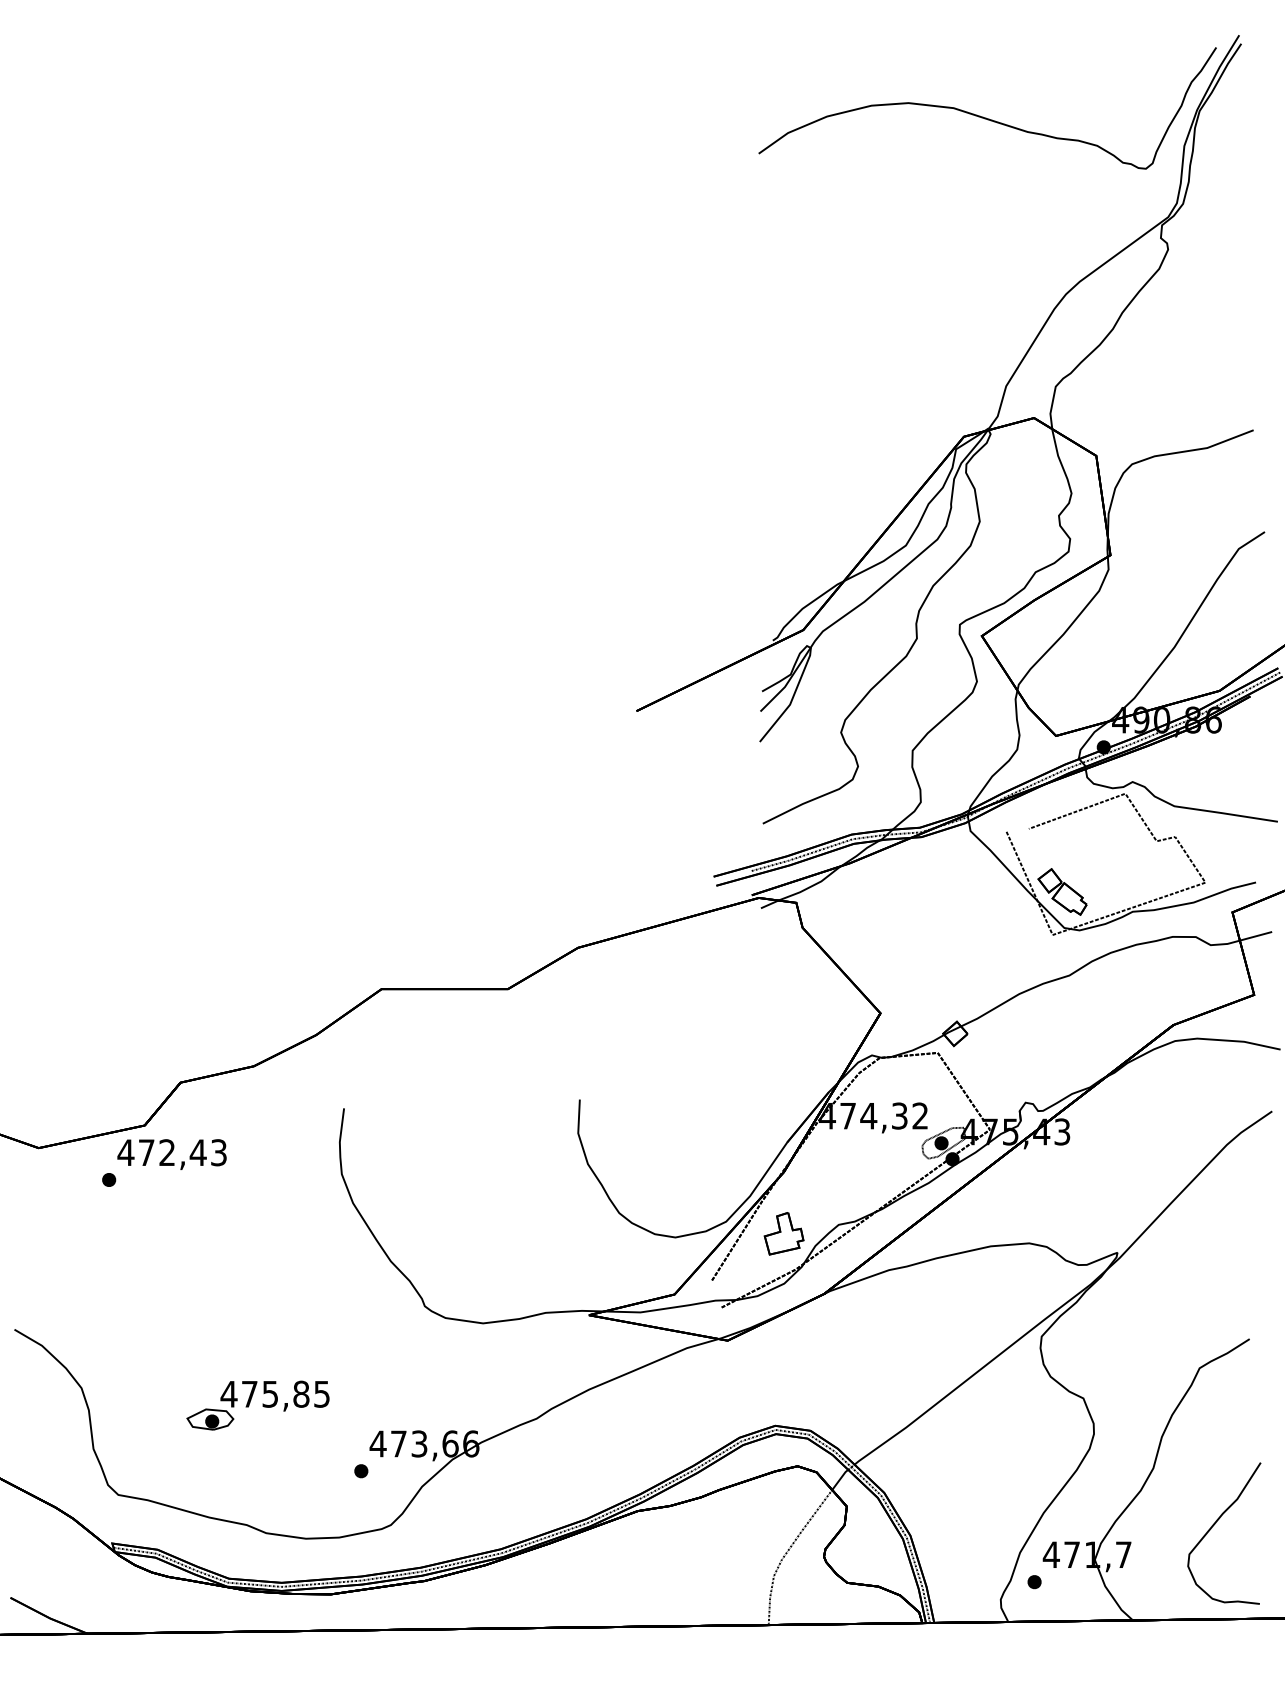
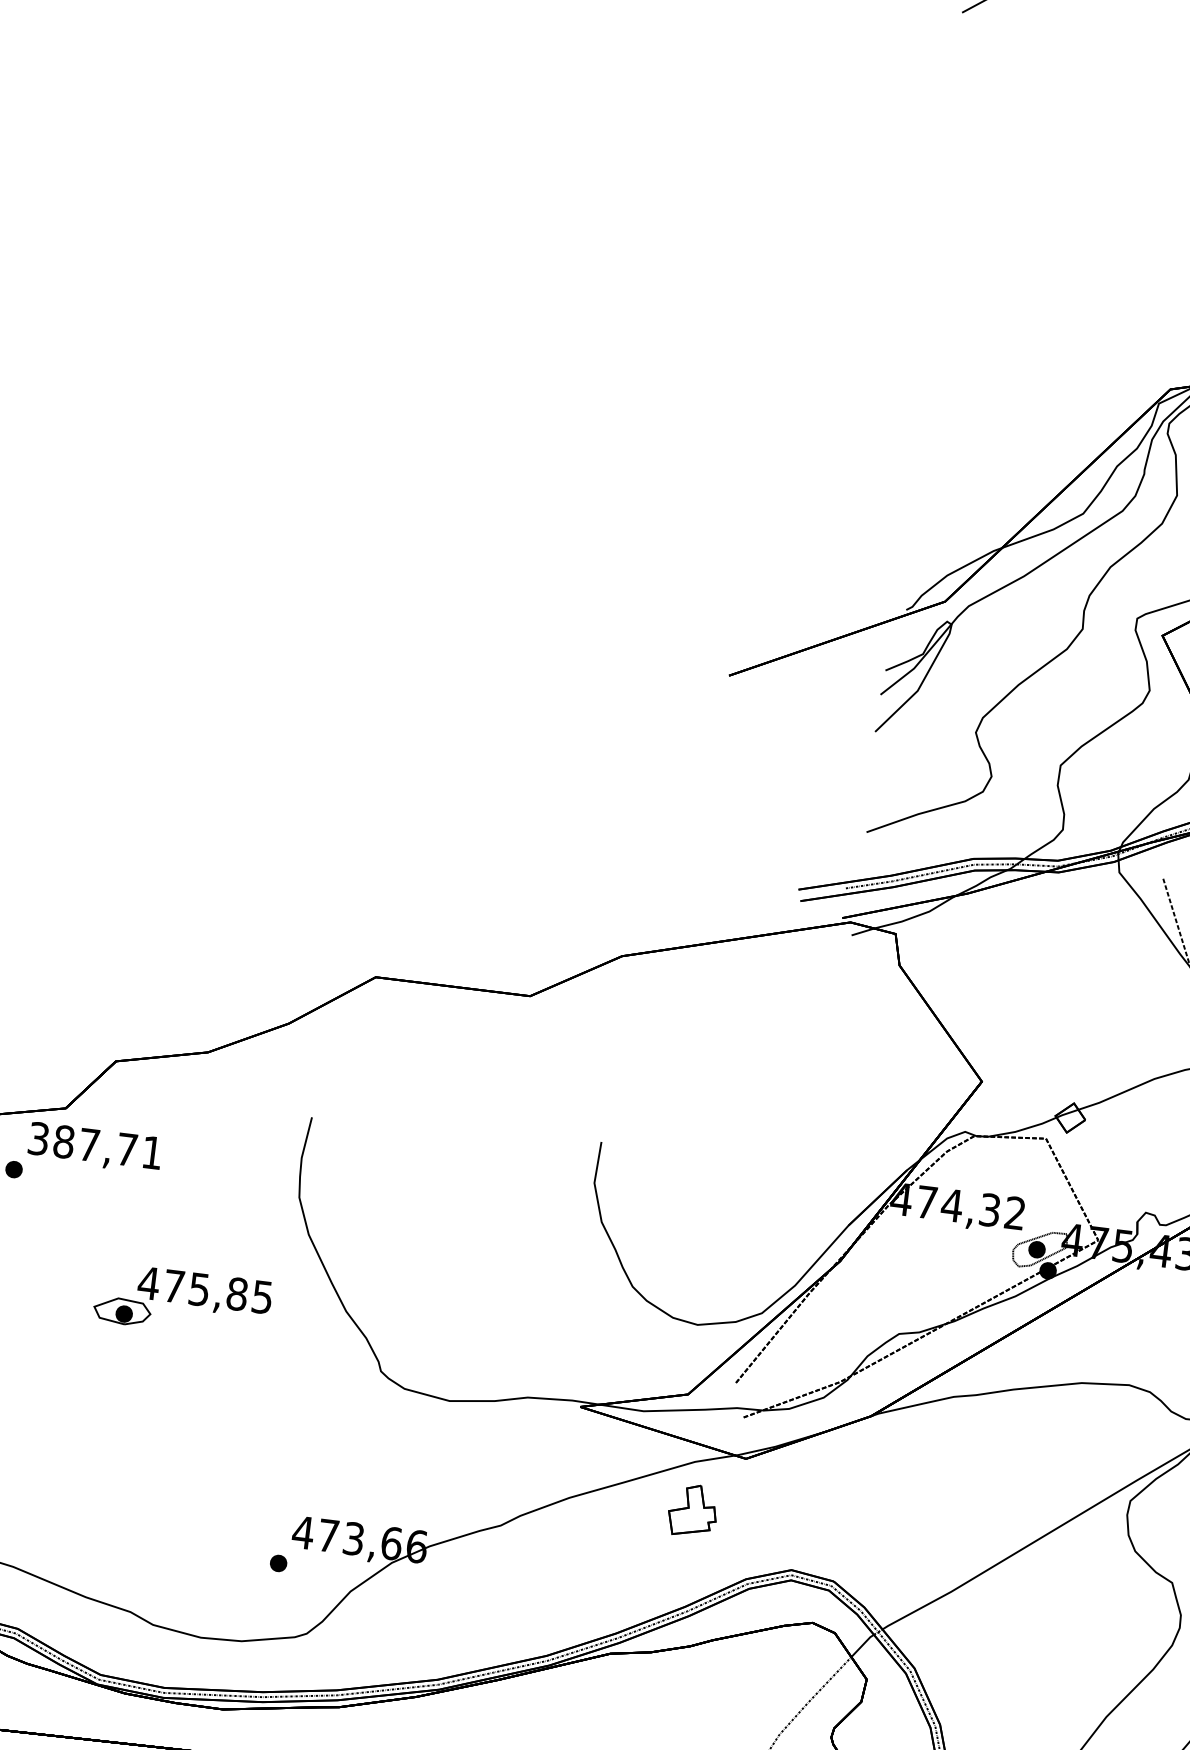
text: (171, 1152) -> (94, 1145), 472,43 -> 387,71
part: (783, 1233) -> (692, 1510), moved
part: (257, 1405) -> (181, 1301), moved

